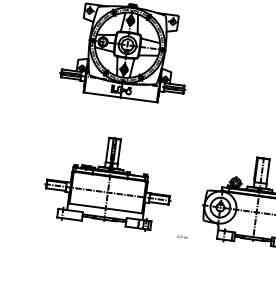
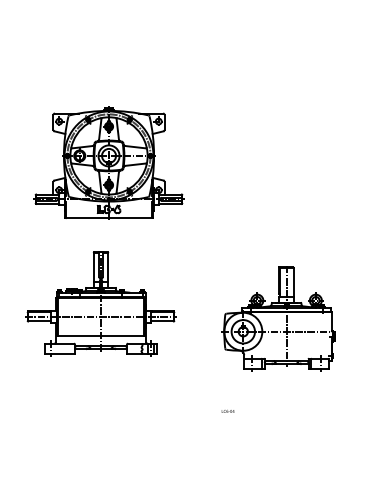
part: (108, 181) -> (100, 303), moved
text: (181, 236) -> (227, 410), moved

